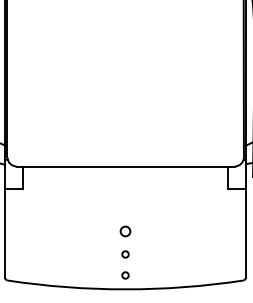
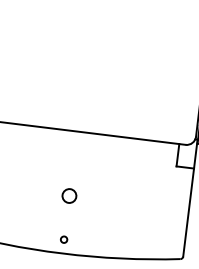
circle: (125, 231) -> (69, 196), size x1.43
circle: (125, 254) -> (66, 218), removed

